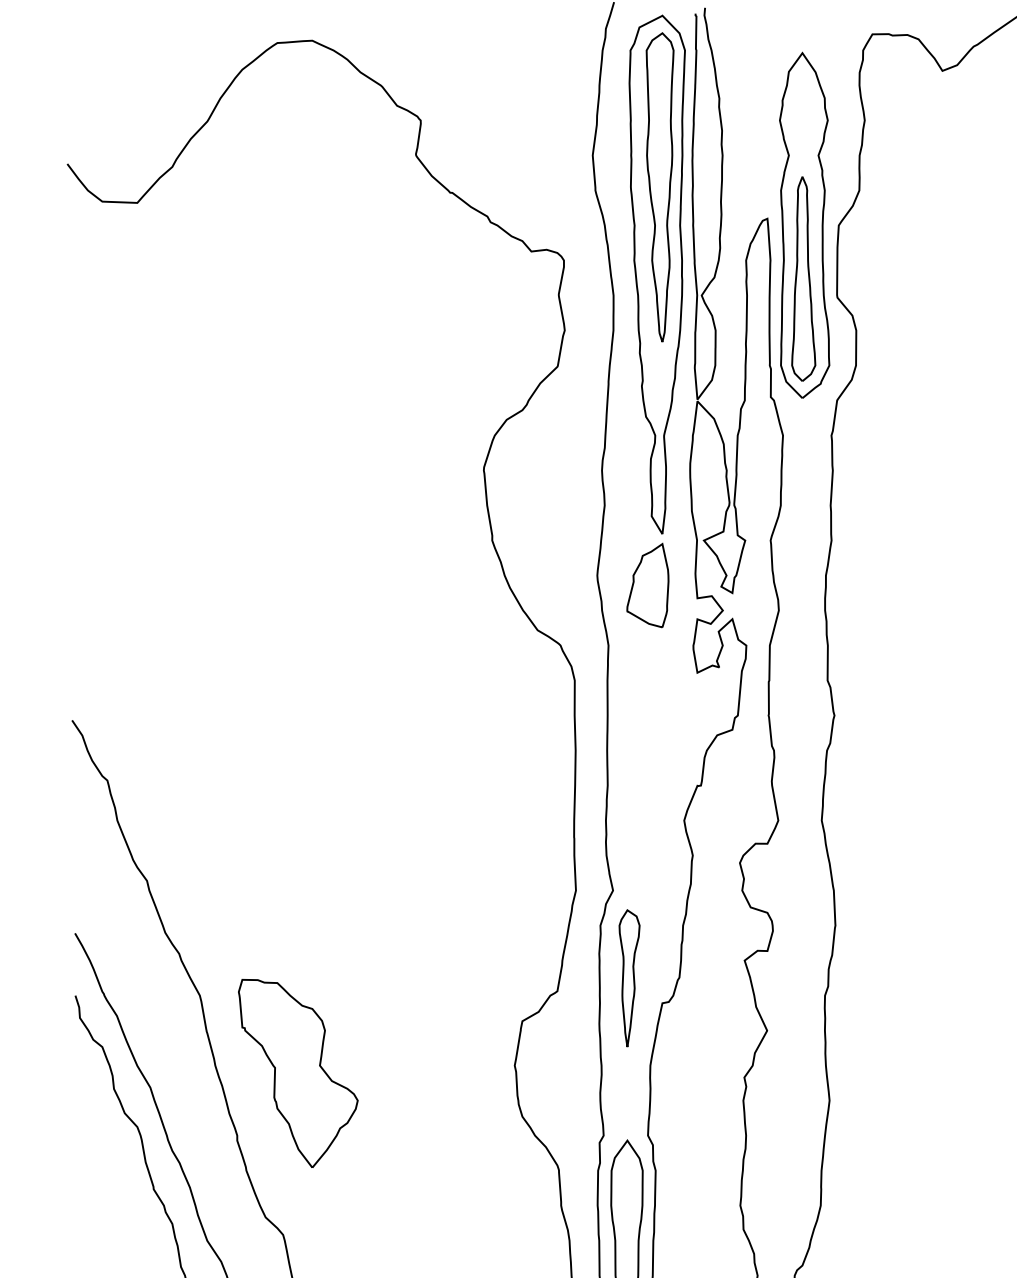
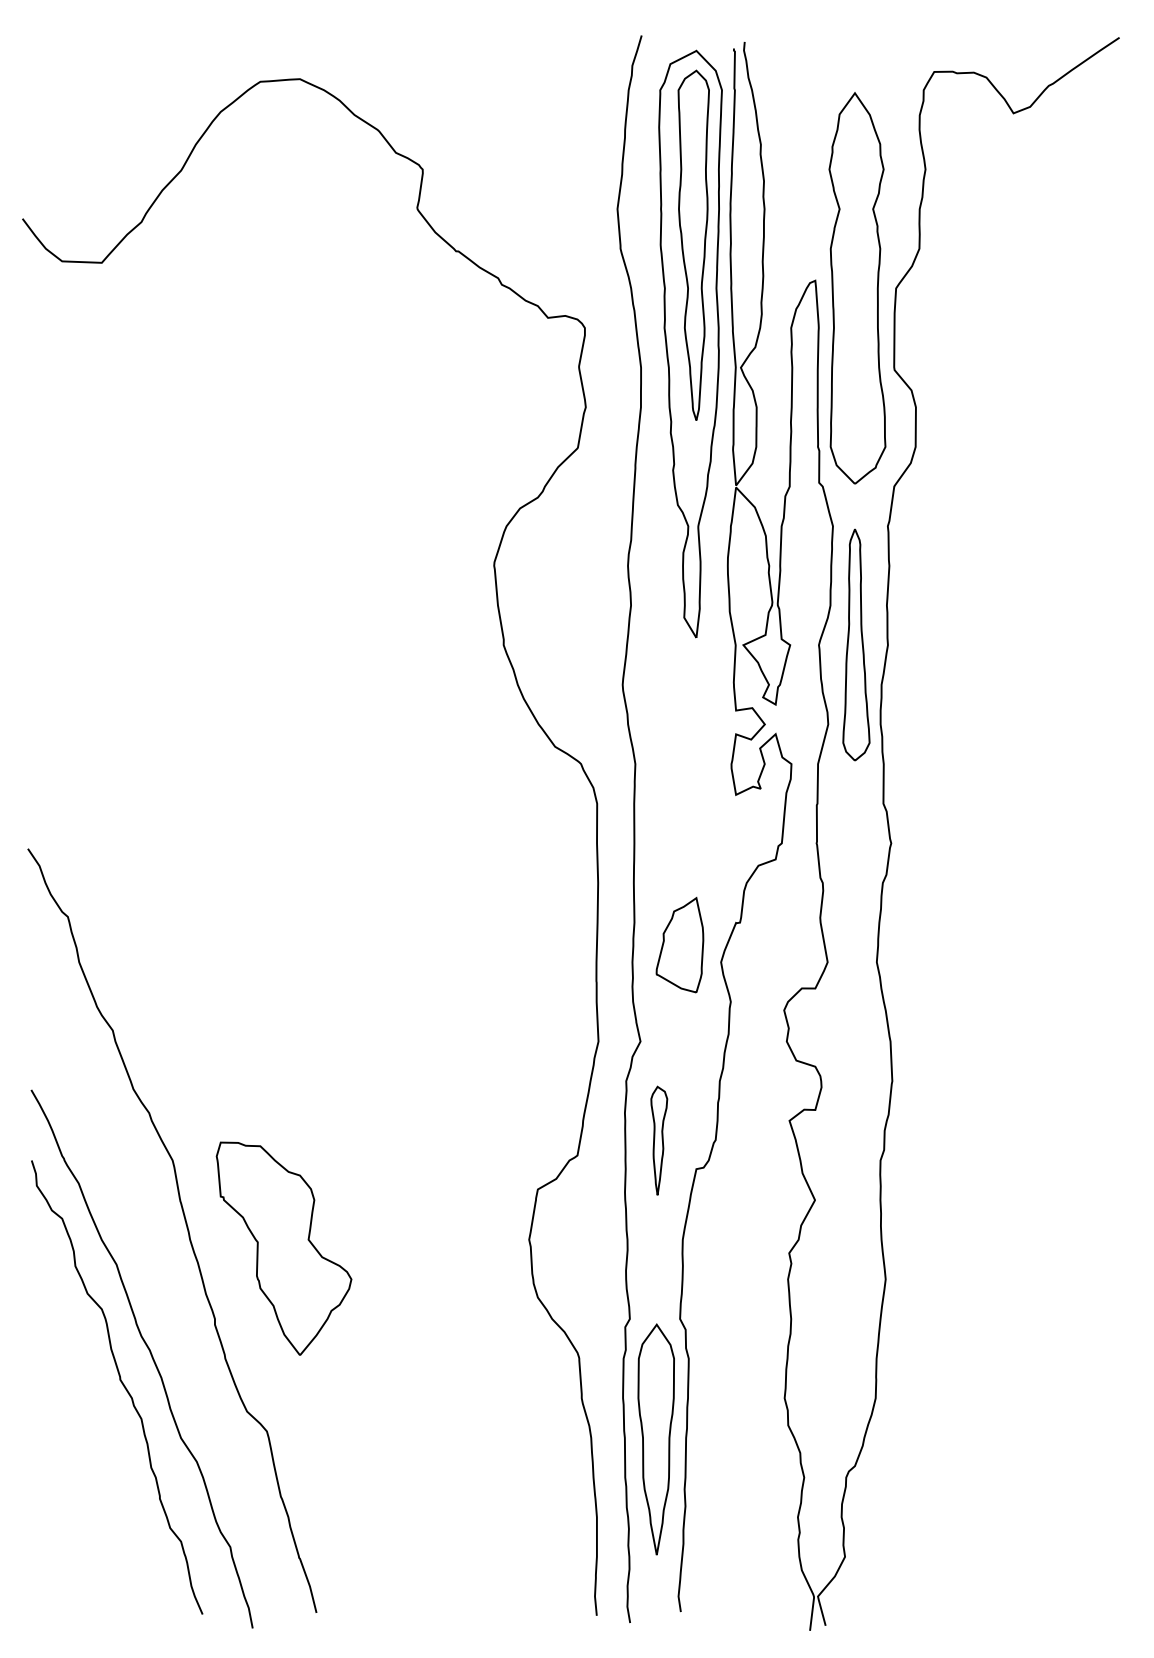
part: (803, 278) -> (856, 644), moved
part: (647, 585) -> (679, 944), moved
part: (629, 977) -> (659, 1140), size x0.7

